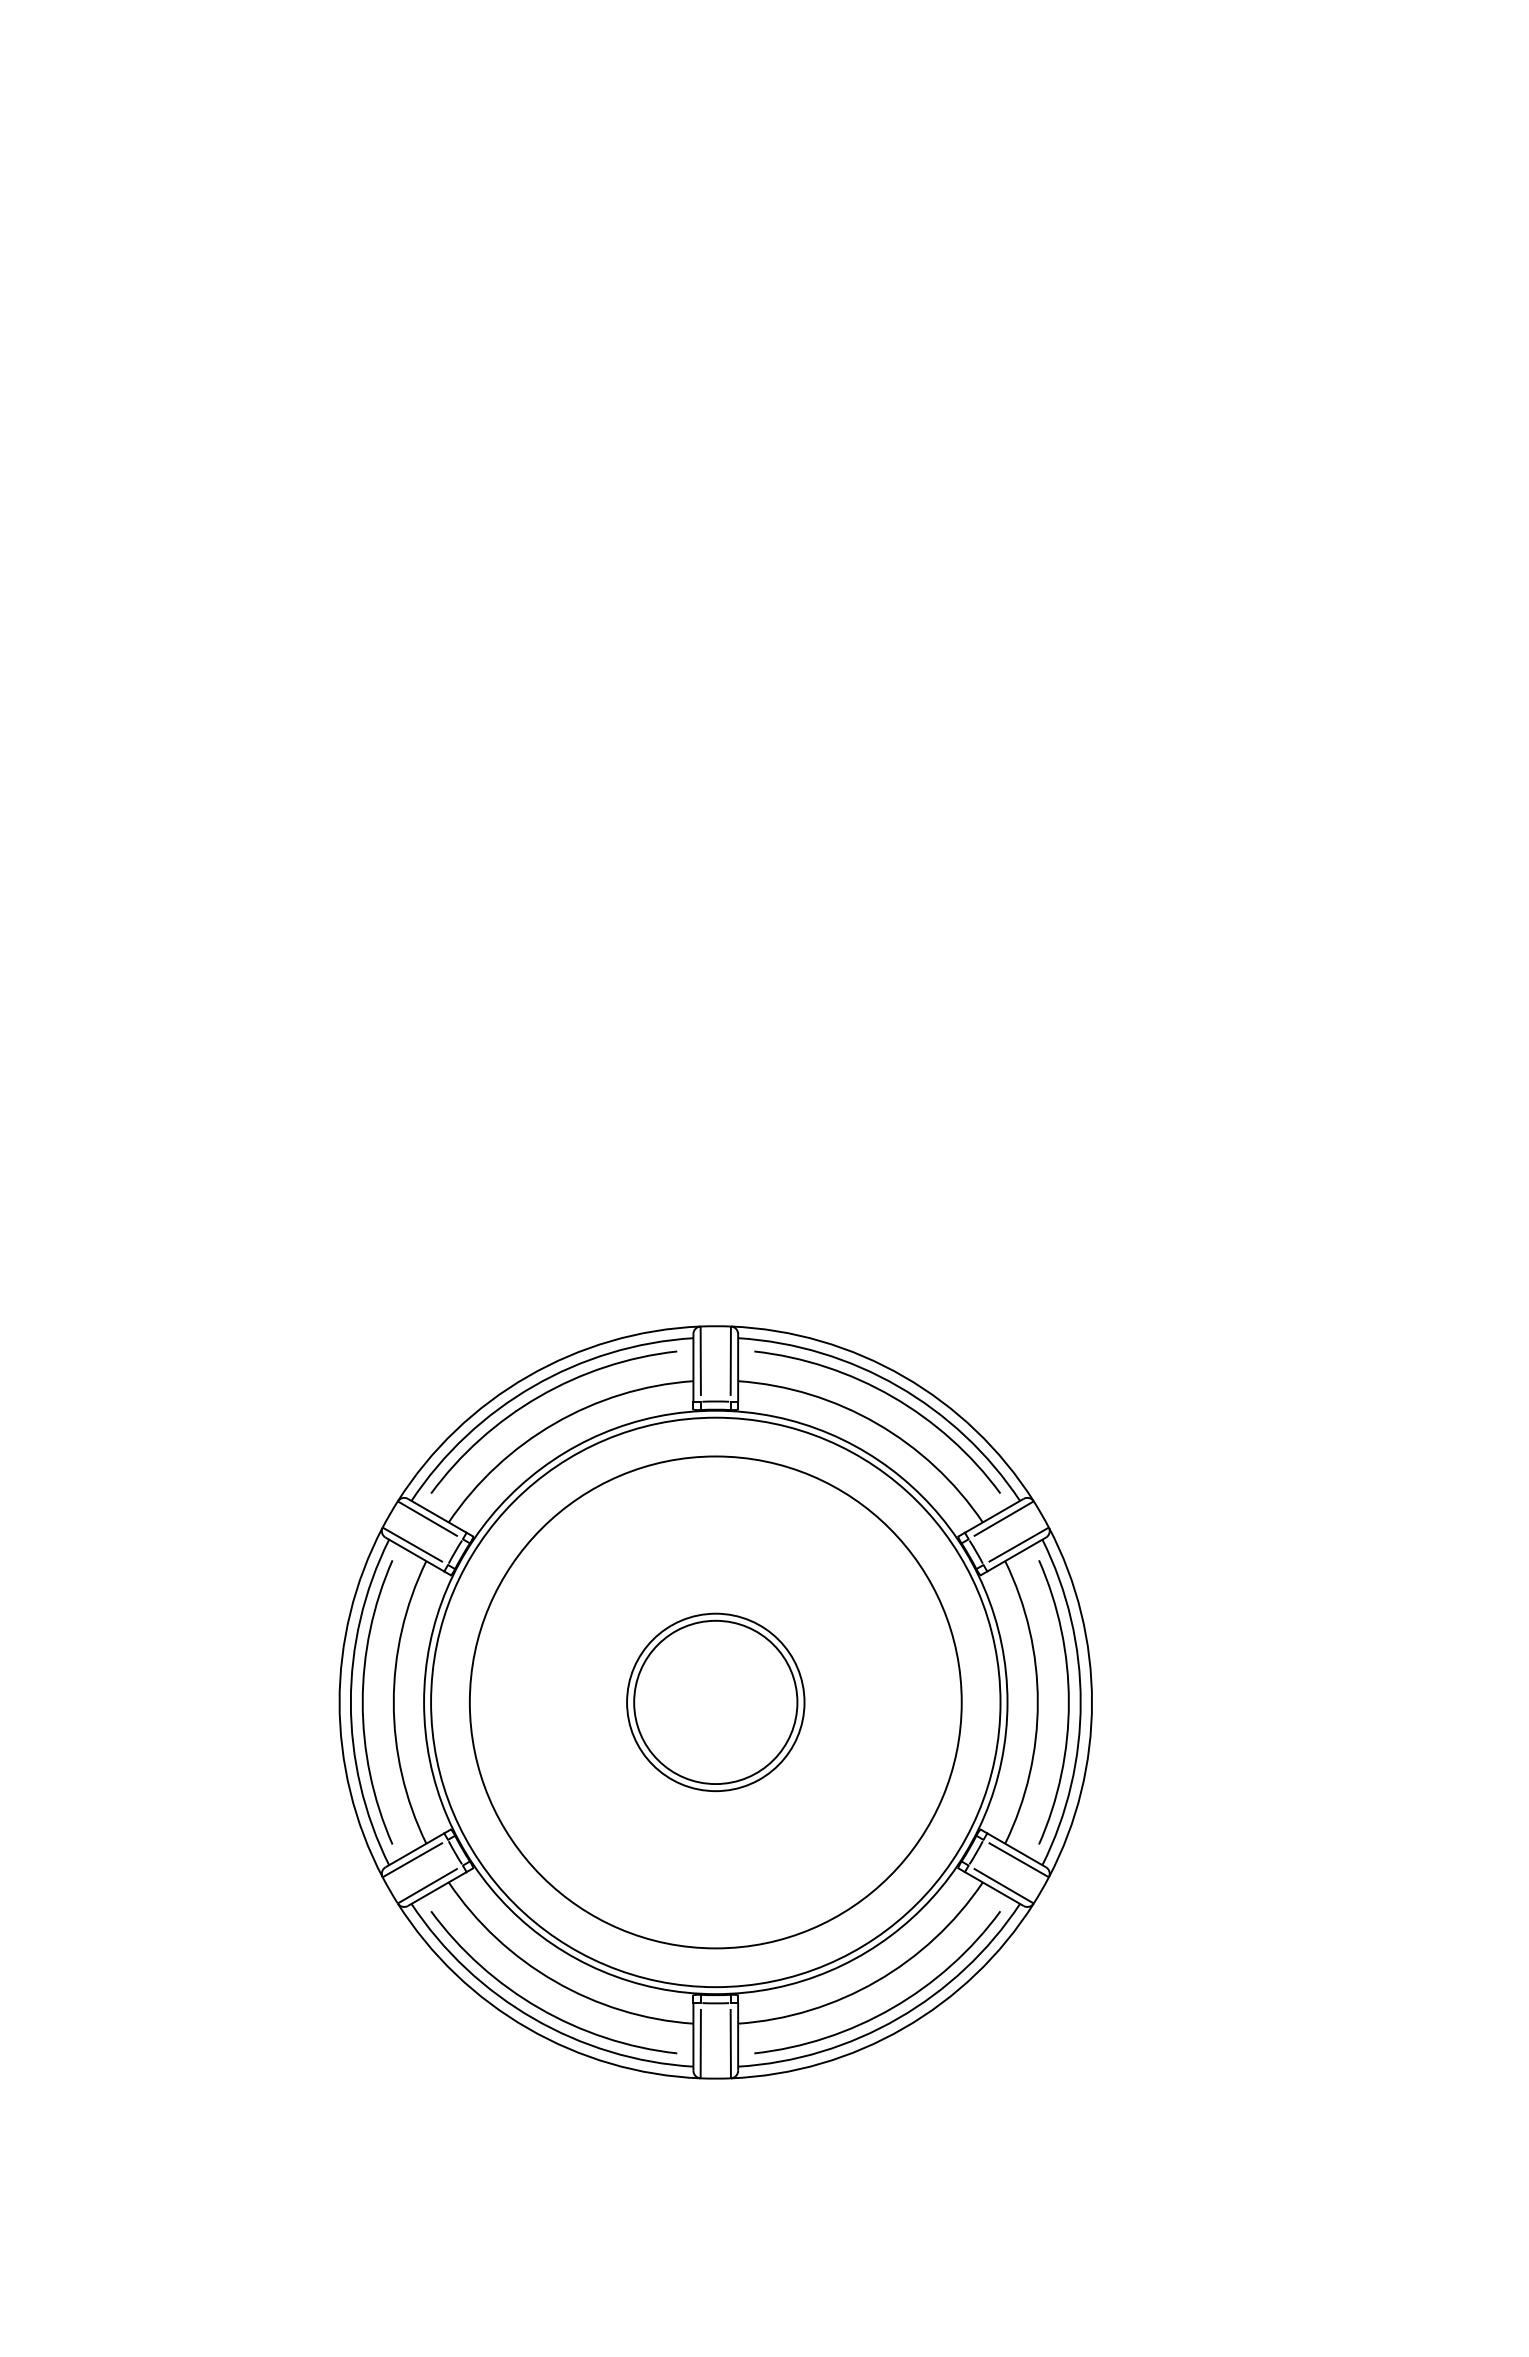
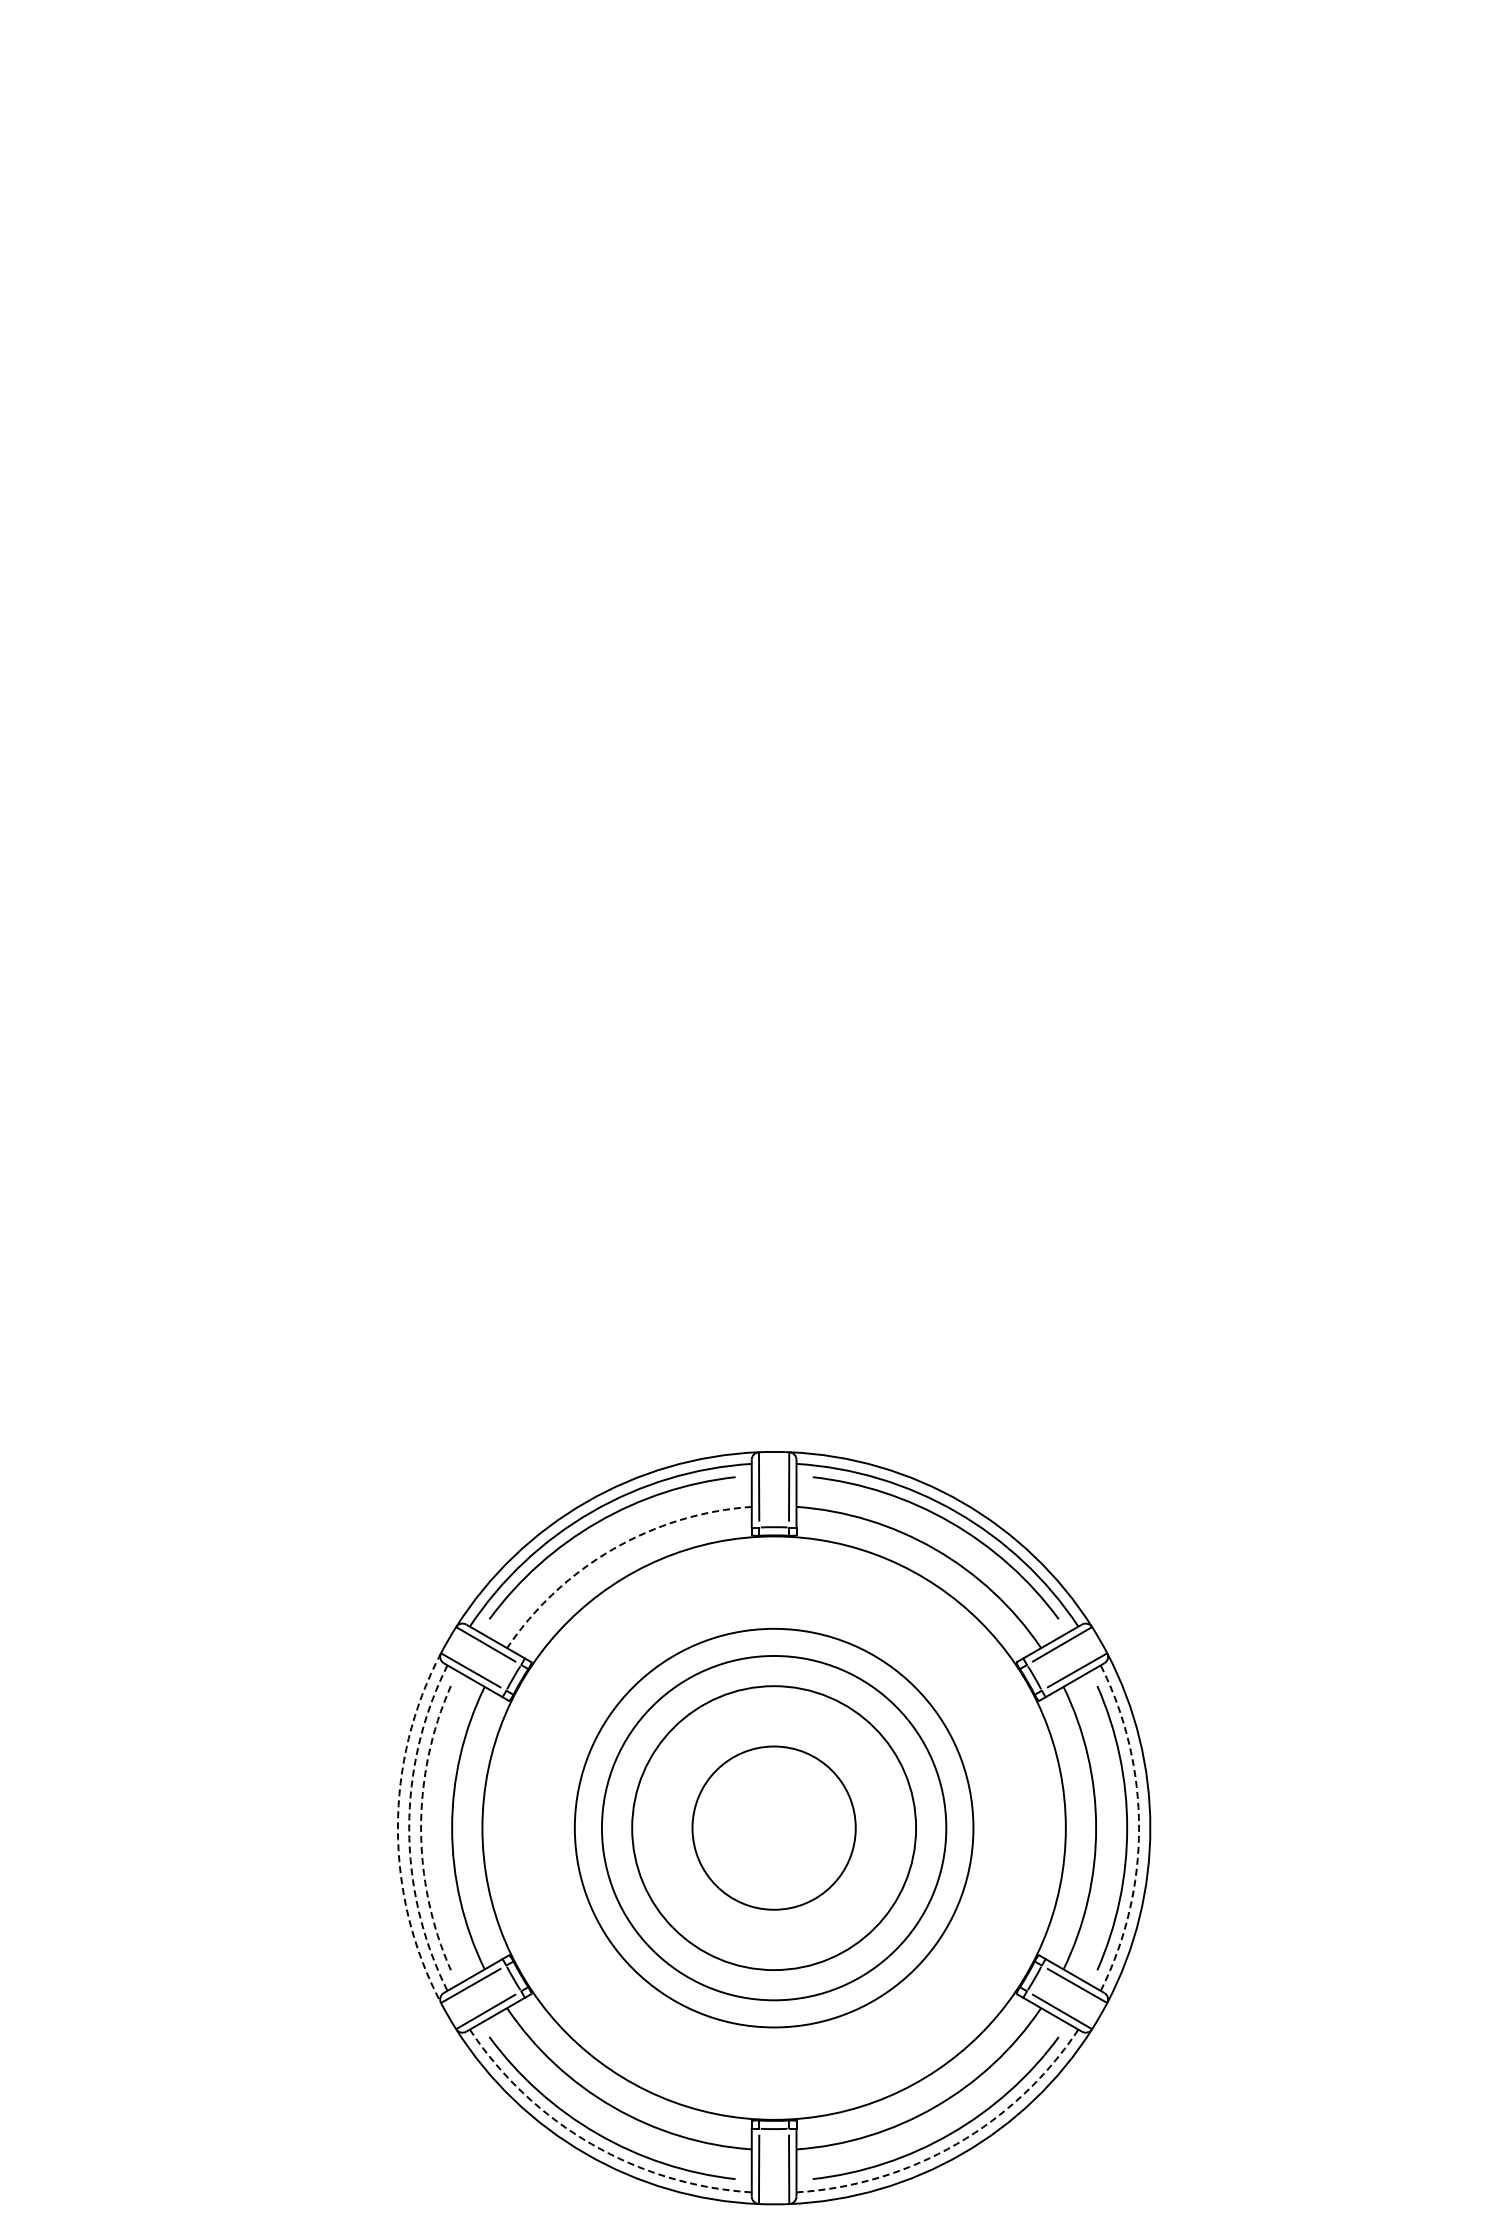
arc: (554, 1423) -> (612, 1549), solid -> dashed
arc: (339, 1702) -> (397, 1828), solid -> dashed
arc: (350, 1702) -> (408, 1828), solid -> dashed
arc: (362, 1702) -> (420, 1828), solid -> dashed
circle: (715, 1702) -> (773, 1828), size x0.7
circle: (715, 1702) -> (773, 1828), size x0.7
circle: (715, 1702) -> (773, 1828), size x1.6
arc: (1080, 1702) -> (1138, 1828), solid -> dashed
arc: (533, 2018) -> (591, 2144), solid -> dashed
arc: (898, 2018) -> (956, 2144), solid -> dashed

